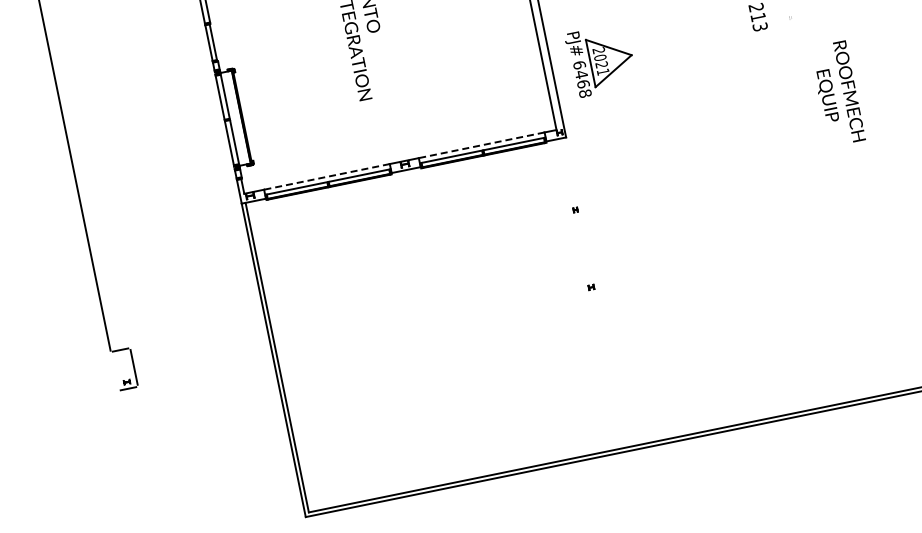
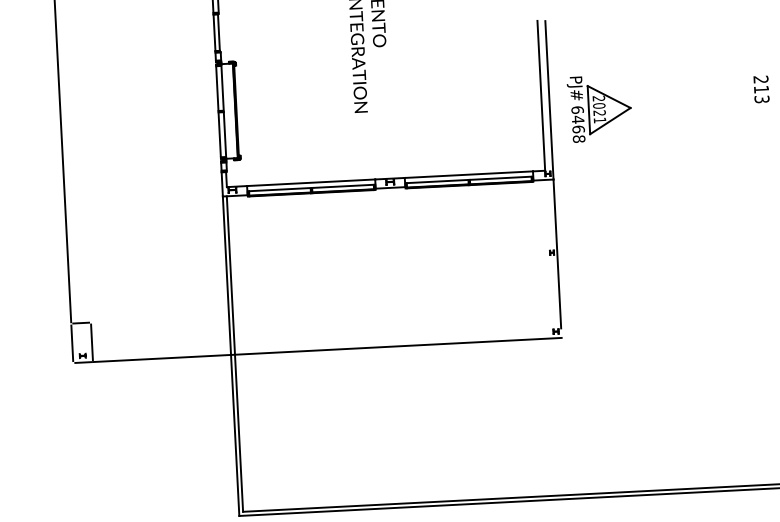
line: (481, 145) -> (468, 174), dashed -> solid
line: (326, 176) -> (310, 182), dashed -> solid
line: (580, 210) -> (556, 253), added
line: (367, 339) -> (326, 349), added
line: (114, 370) -> (72, 342), added

